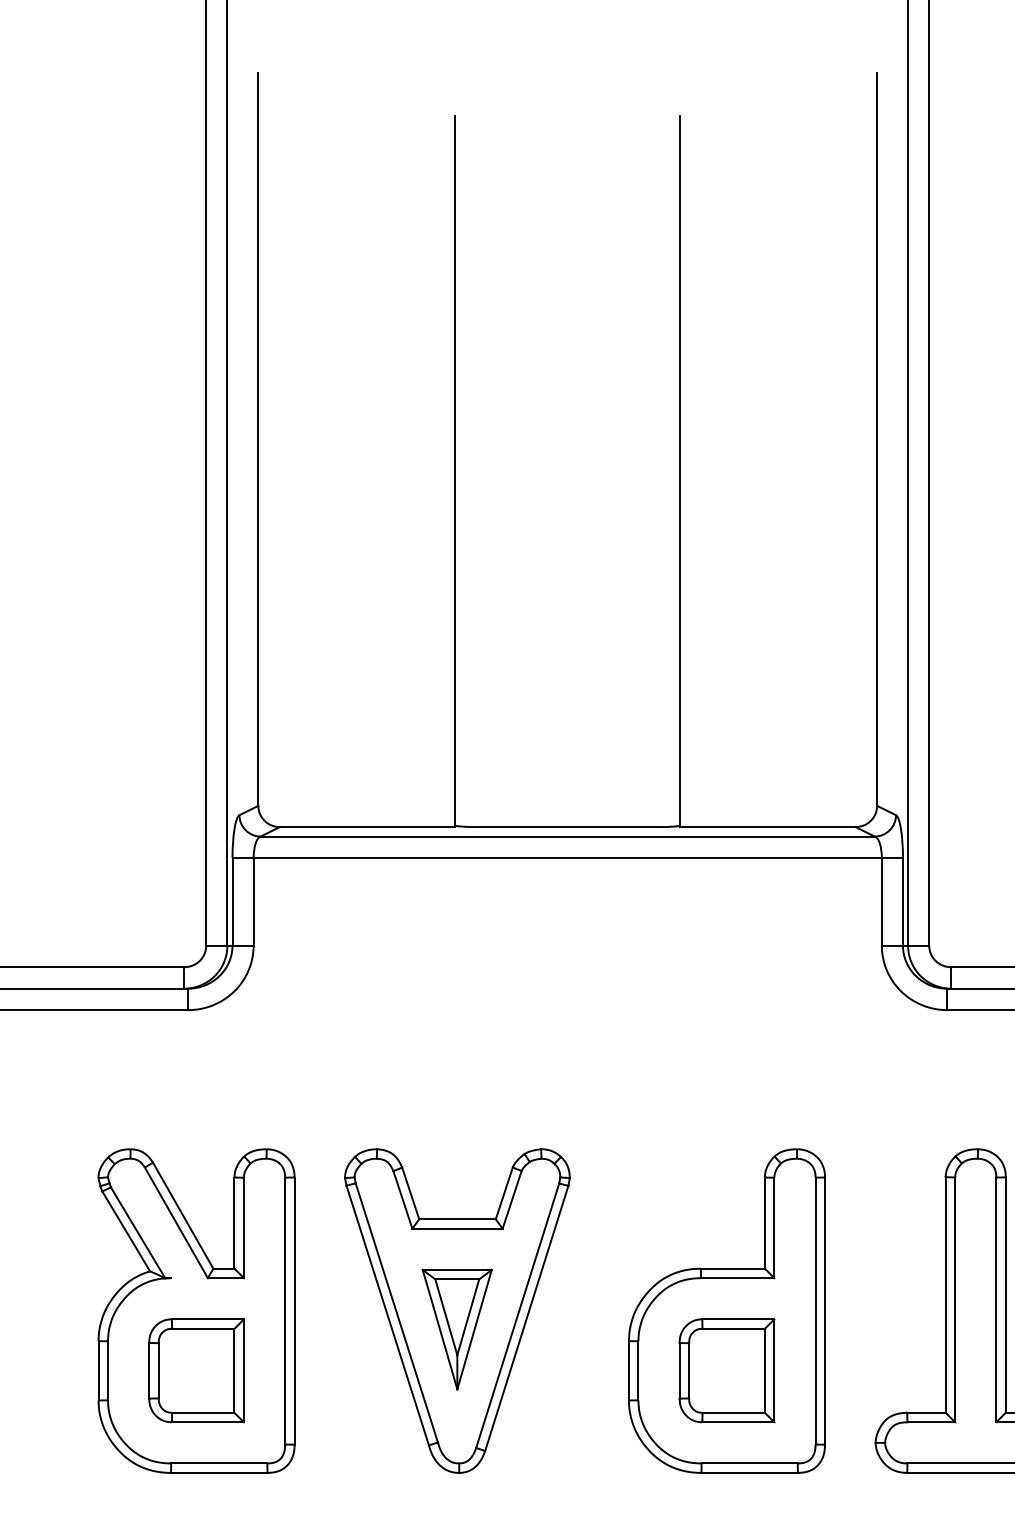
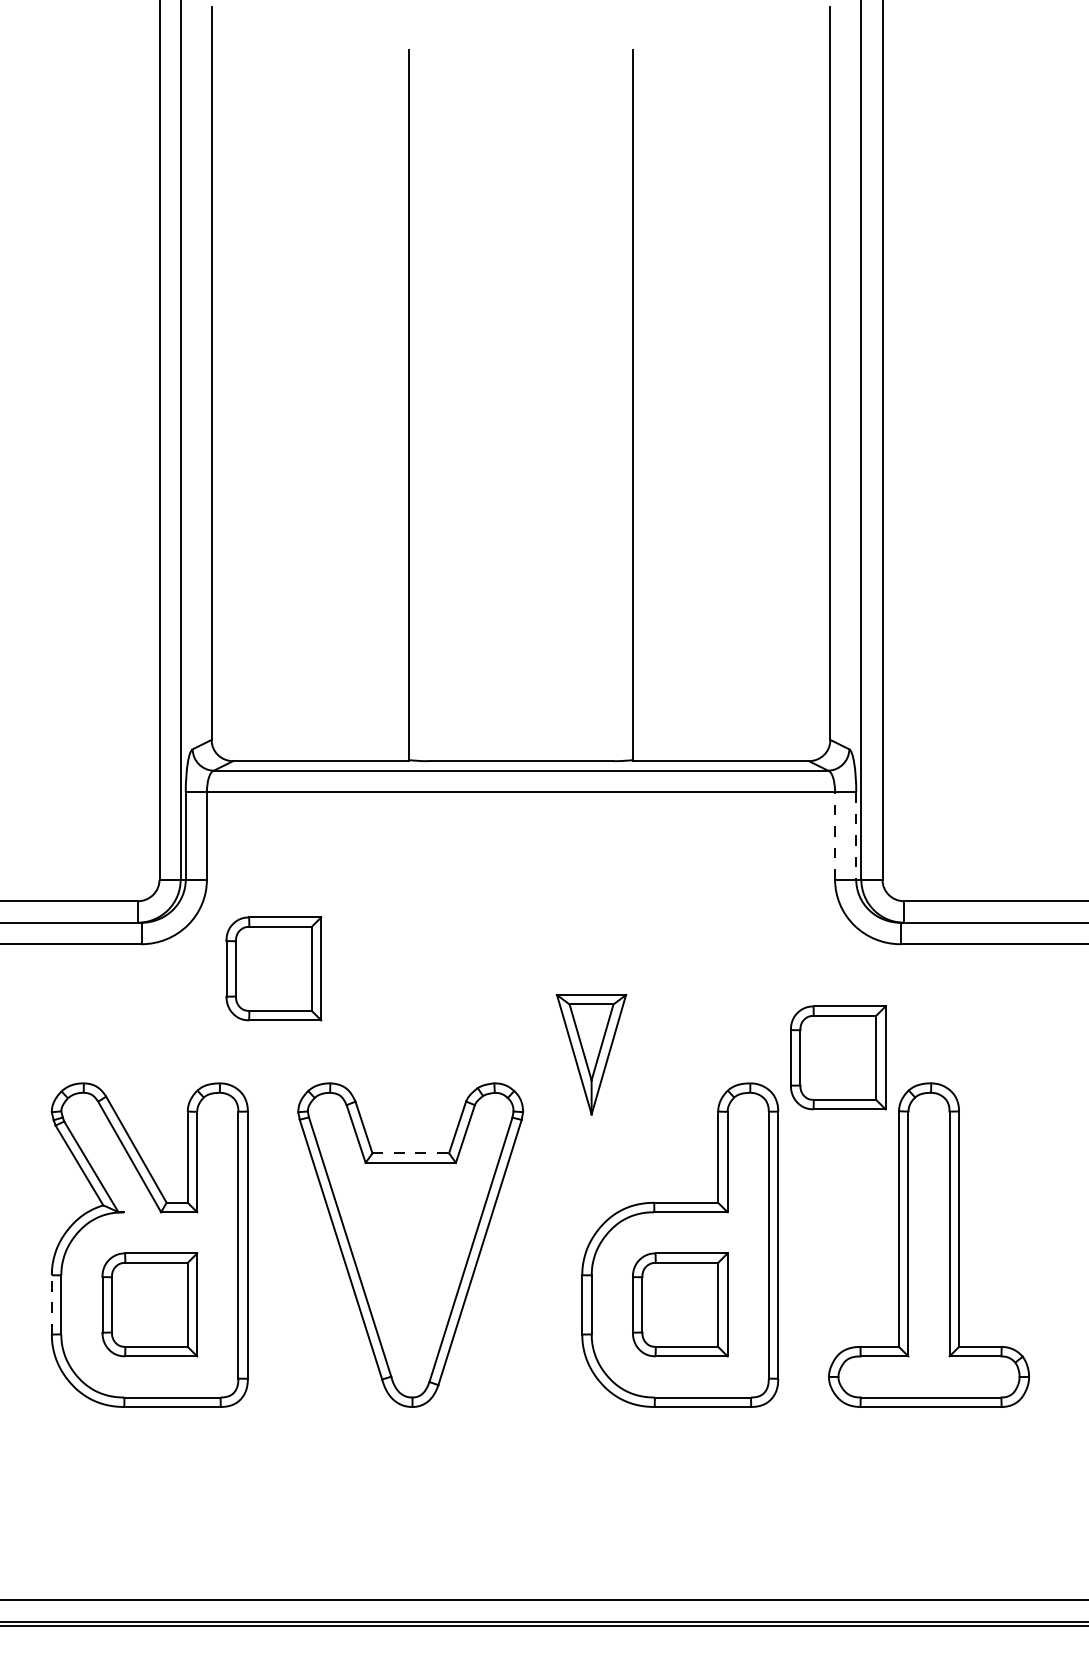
line: (882, 901) -> (835, 835), solid -> dashed
line: (903, 901) -> (856, 835), solid -> dashed
part: (320, 1034) -> (273, 968), added
part: (885, 1123) -> (838, 1057), added
line: (458, 1219) -> (411, 1153), solid -> dashed
part: (457, 1329) -> (591, 1054), moved
line: (98, 1370) -> (51, 1304), solid -> dashed

